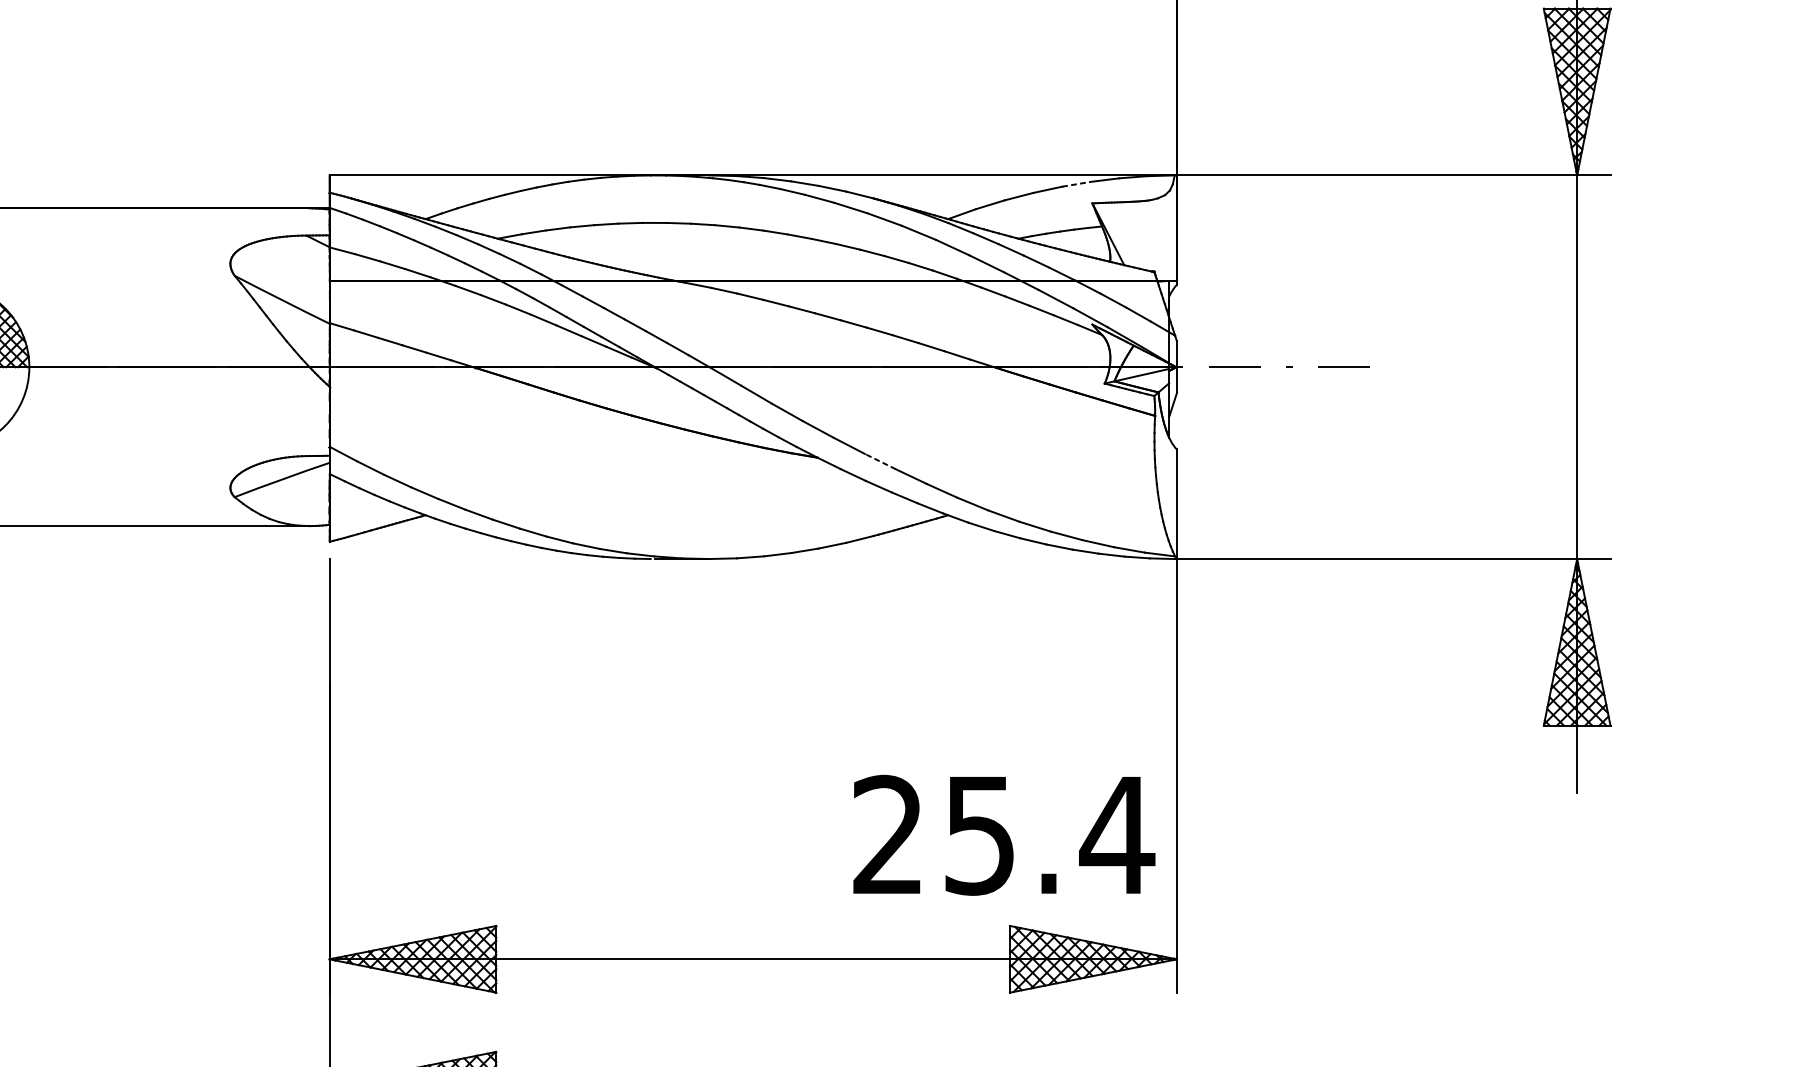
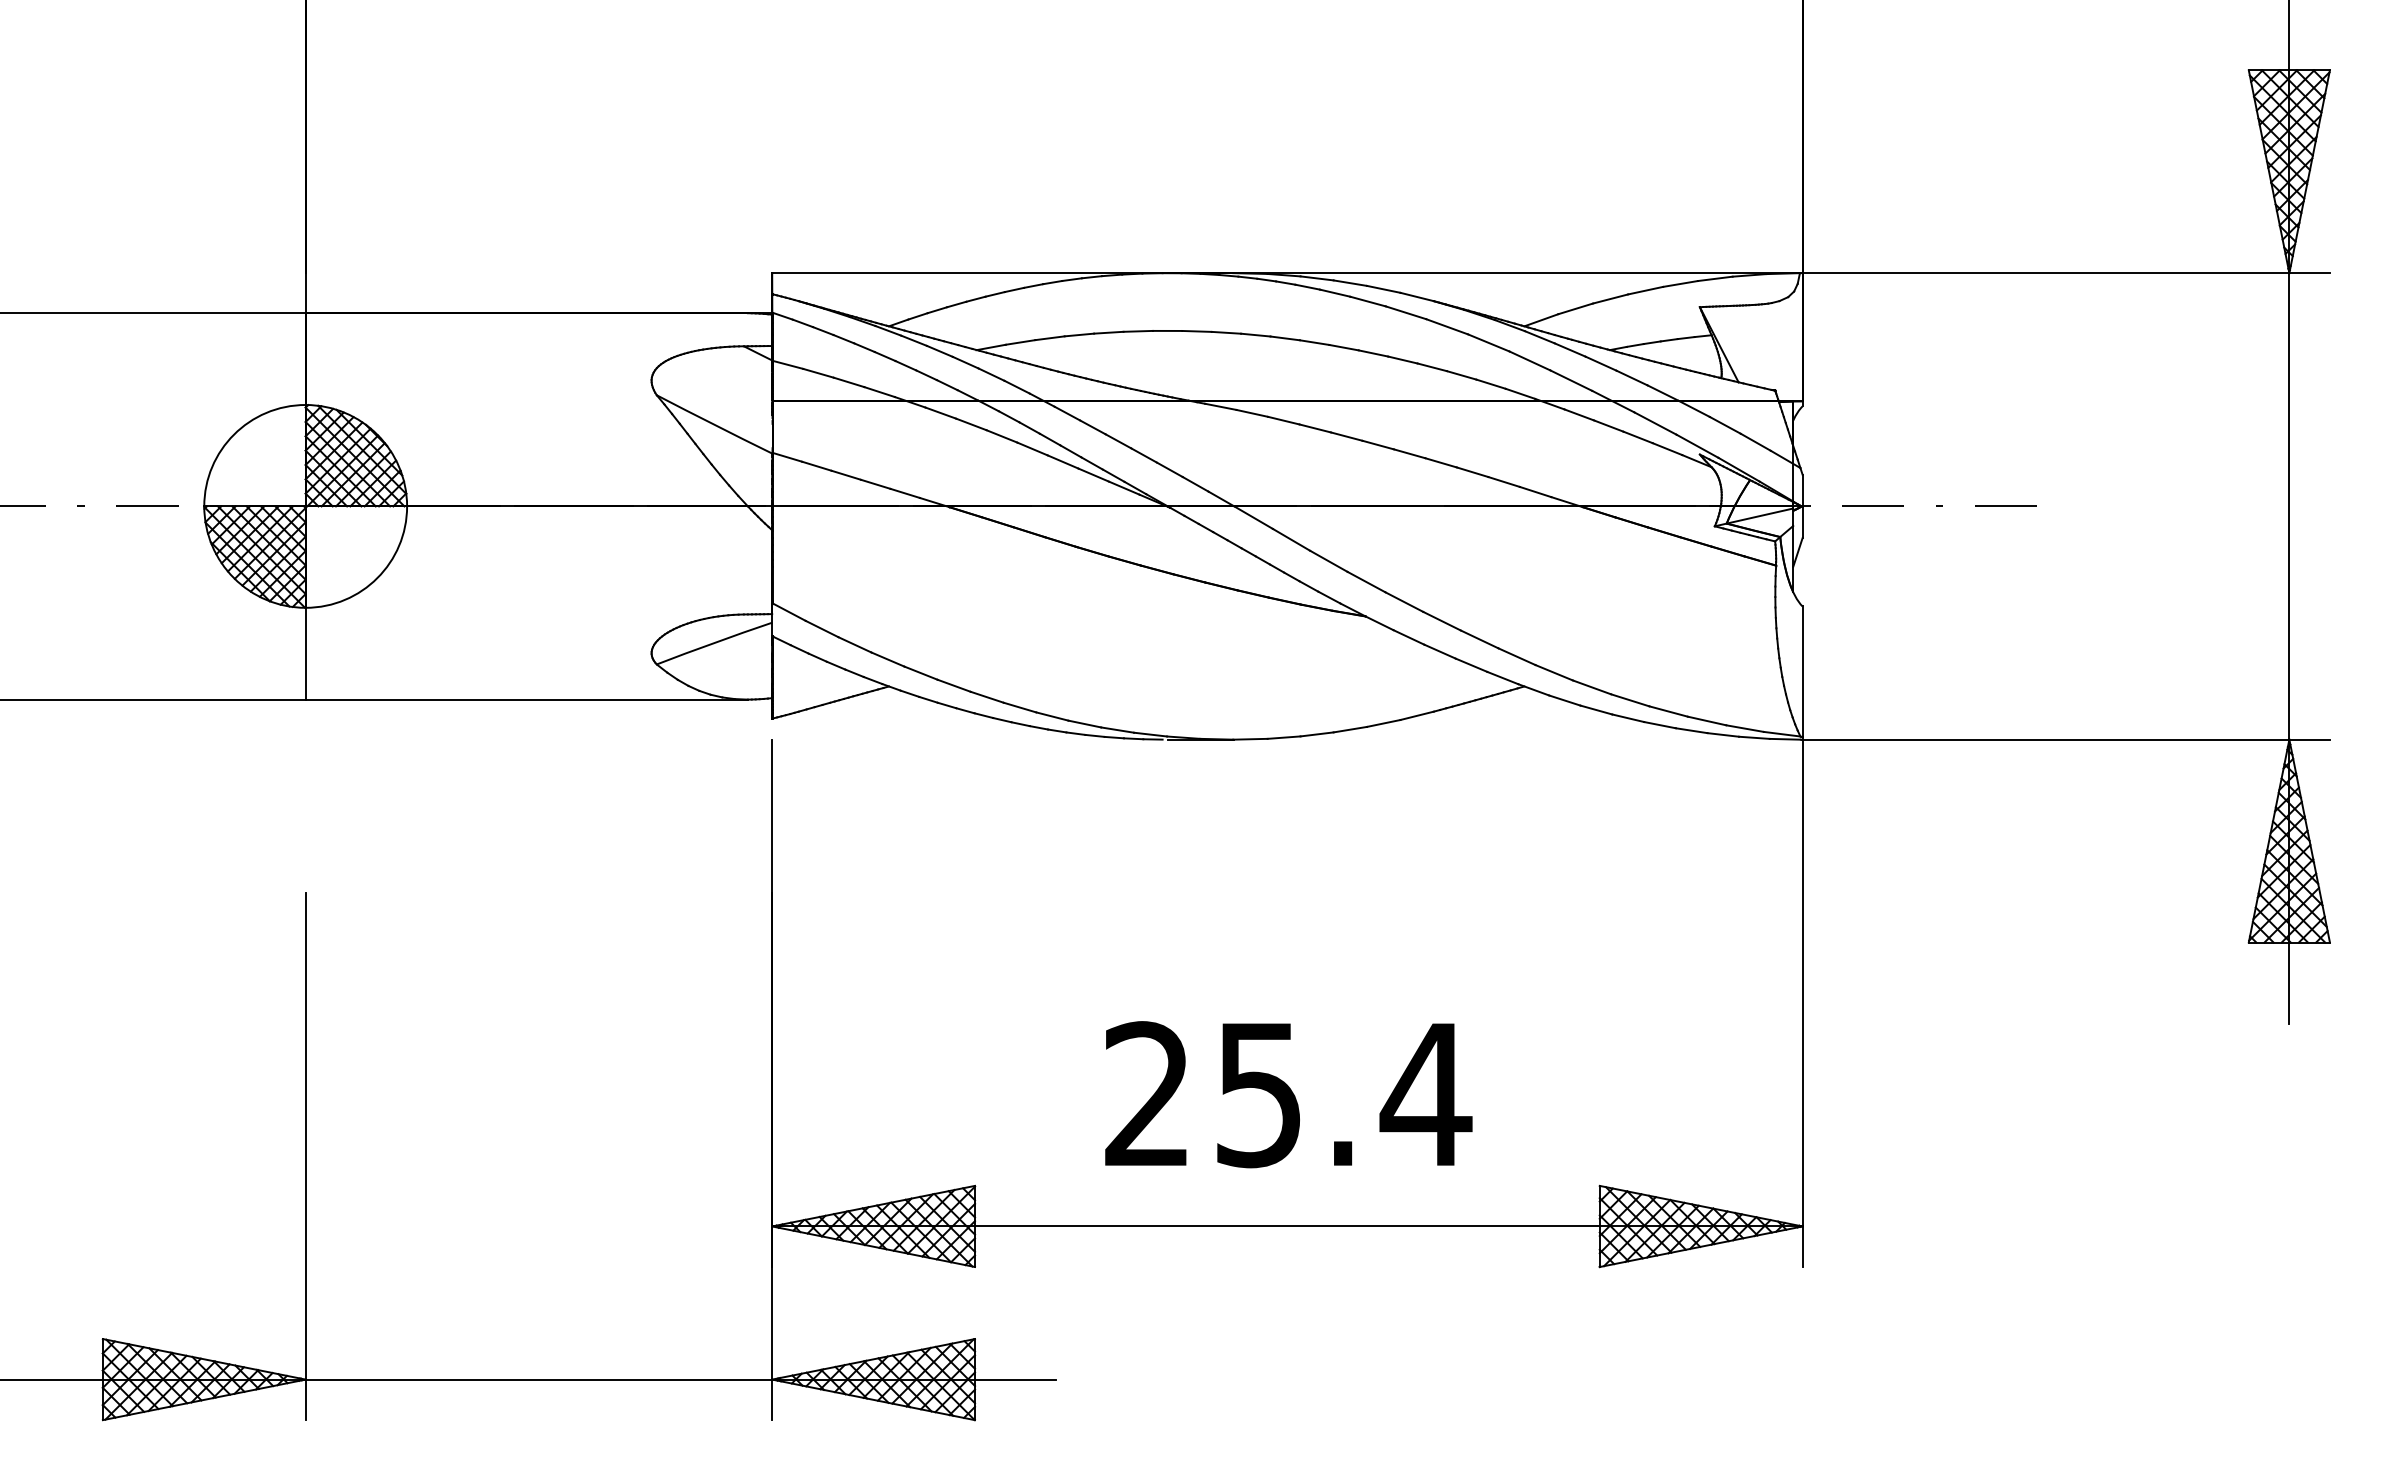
line: (1076, 183) -> (1680, 283), dashed -> solid
line: (879, 461) -> (1441, 621), dashed -> solid
text: (1004, 835) -> (1288, 1094), moved

